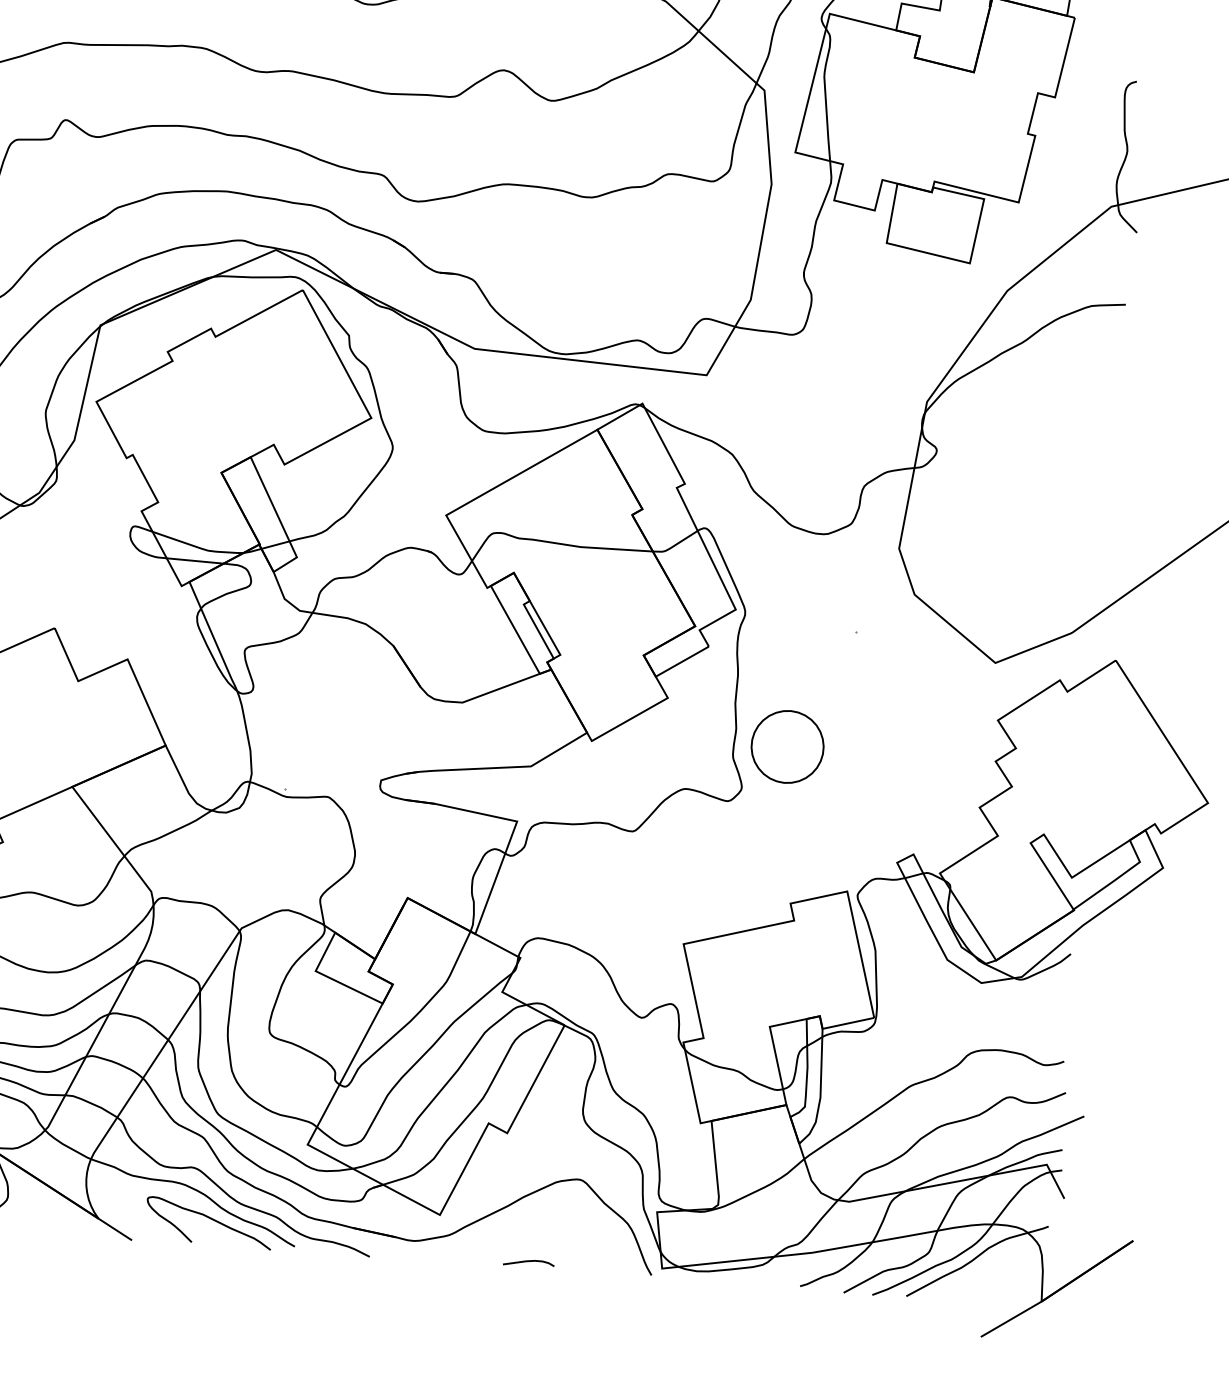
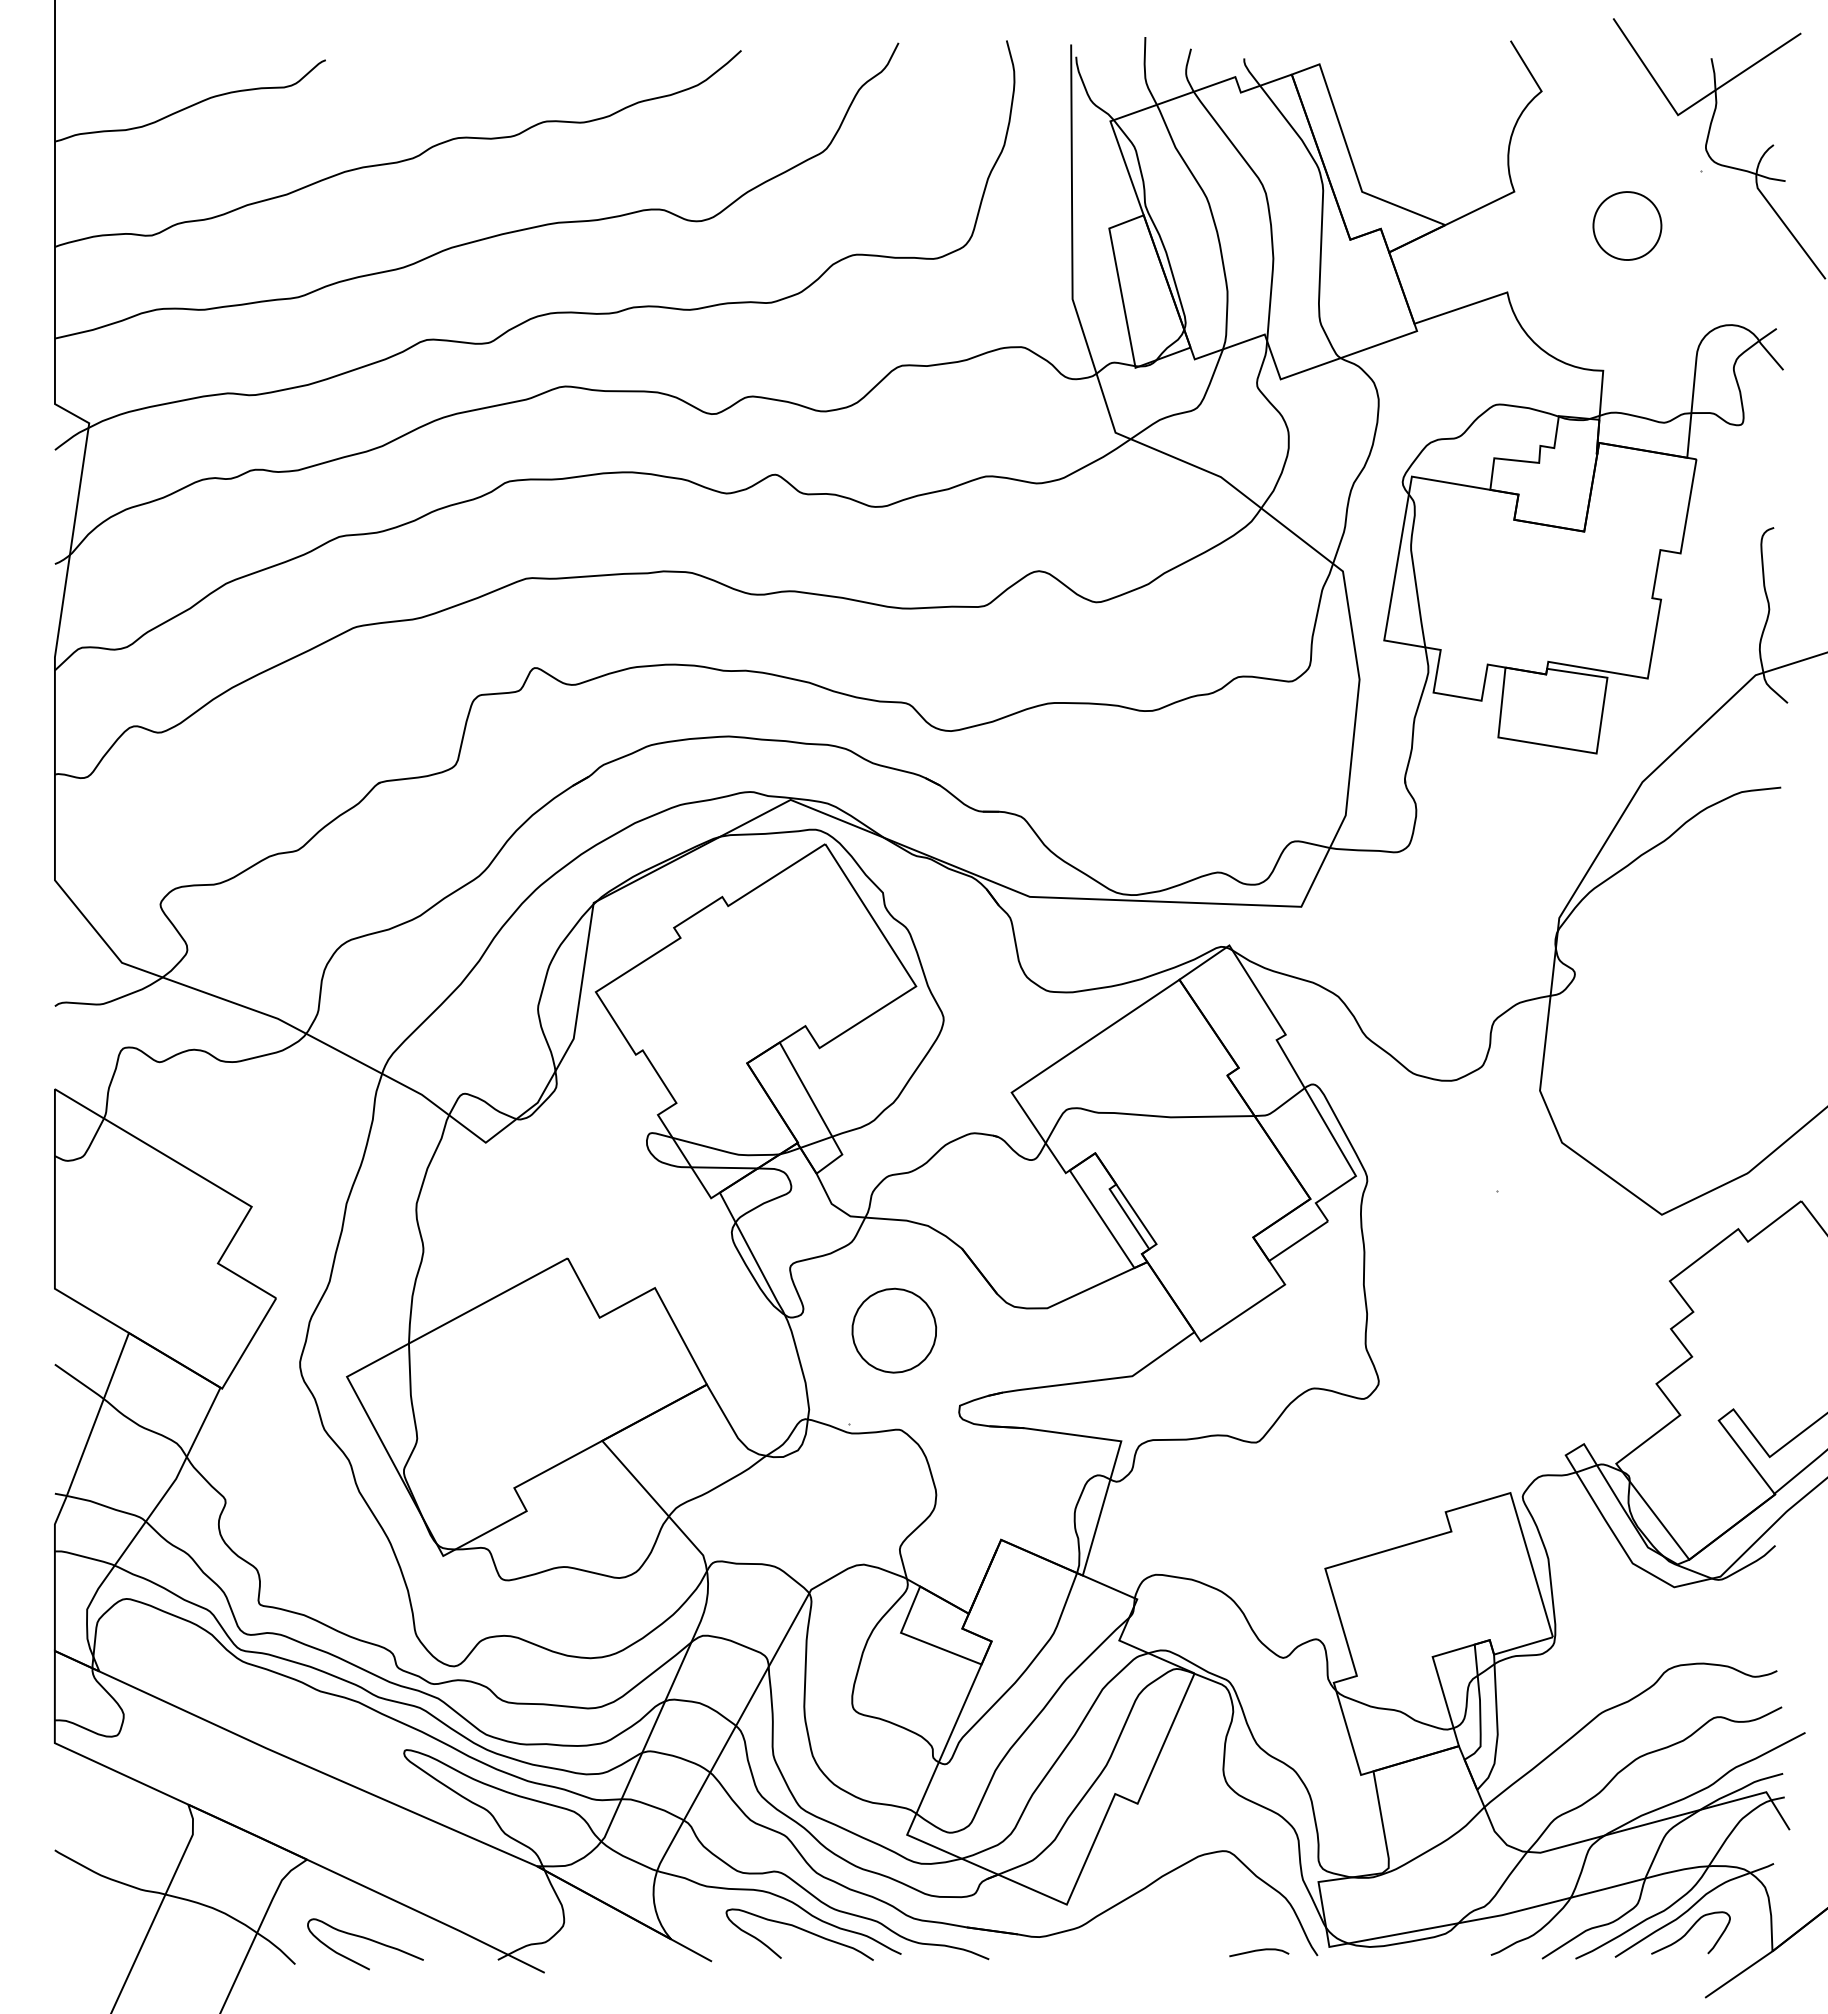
part: (787, 746) -> (894, 1330), moved
curve: (529, 1262) -> (1259, 1951), moved
curve: (971, 1279) -> (1689, 1931), added

